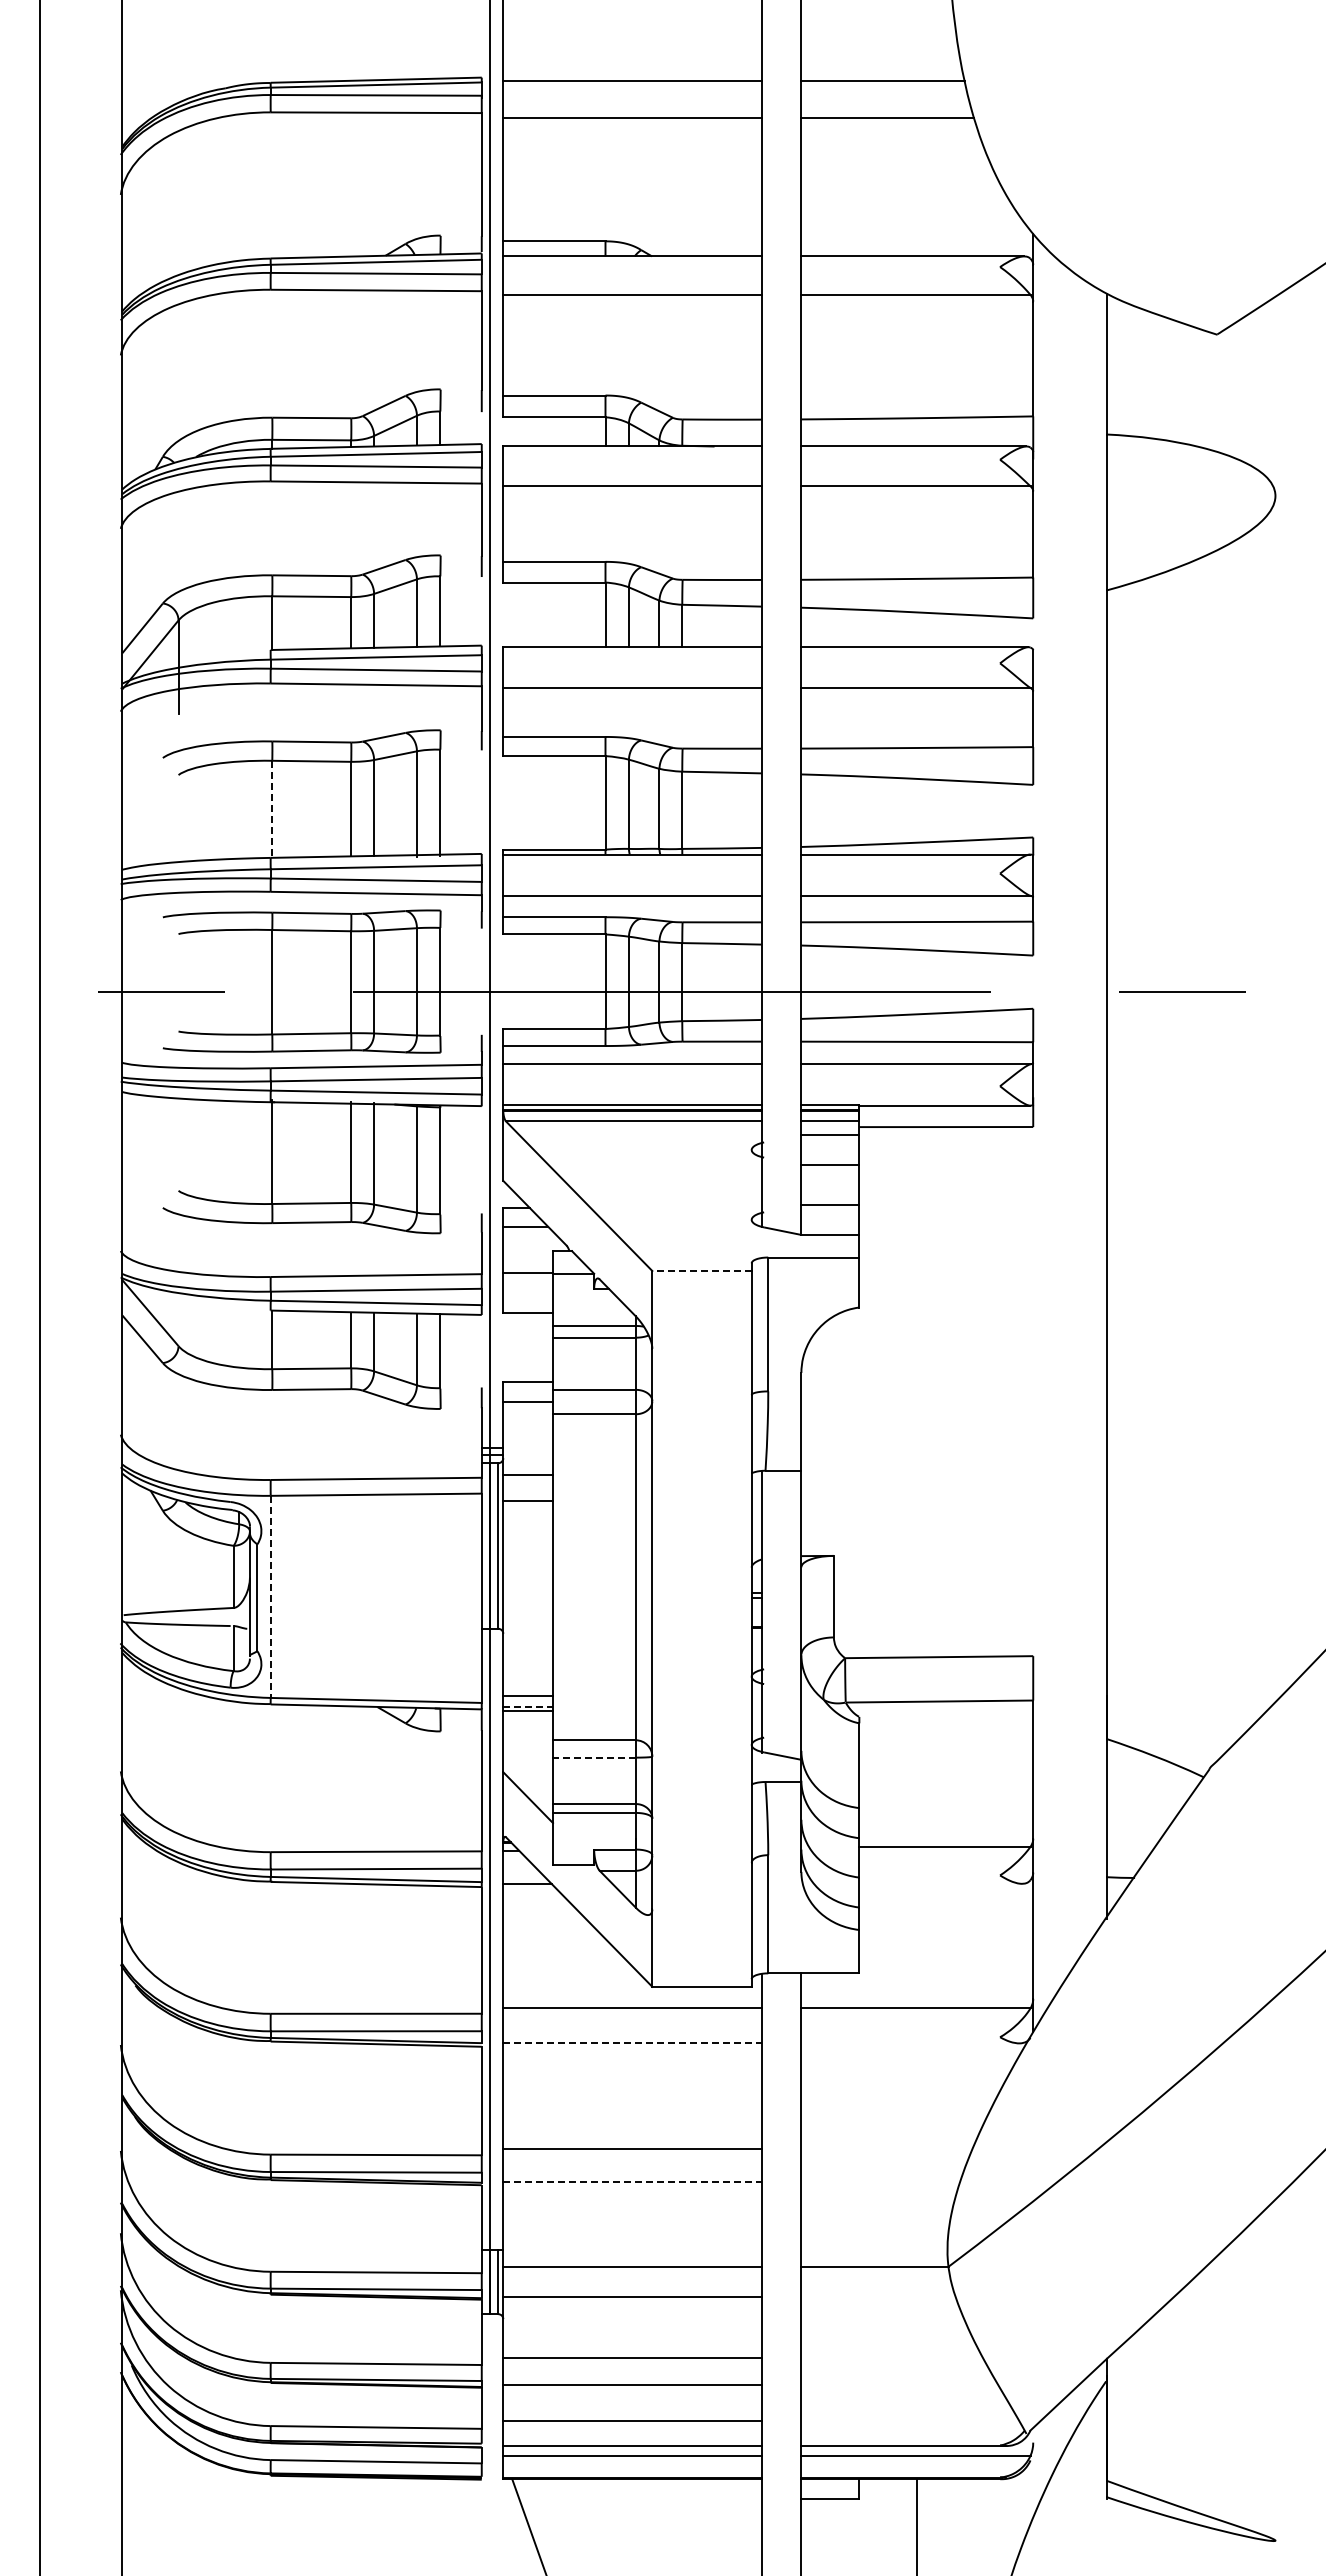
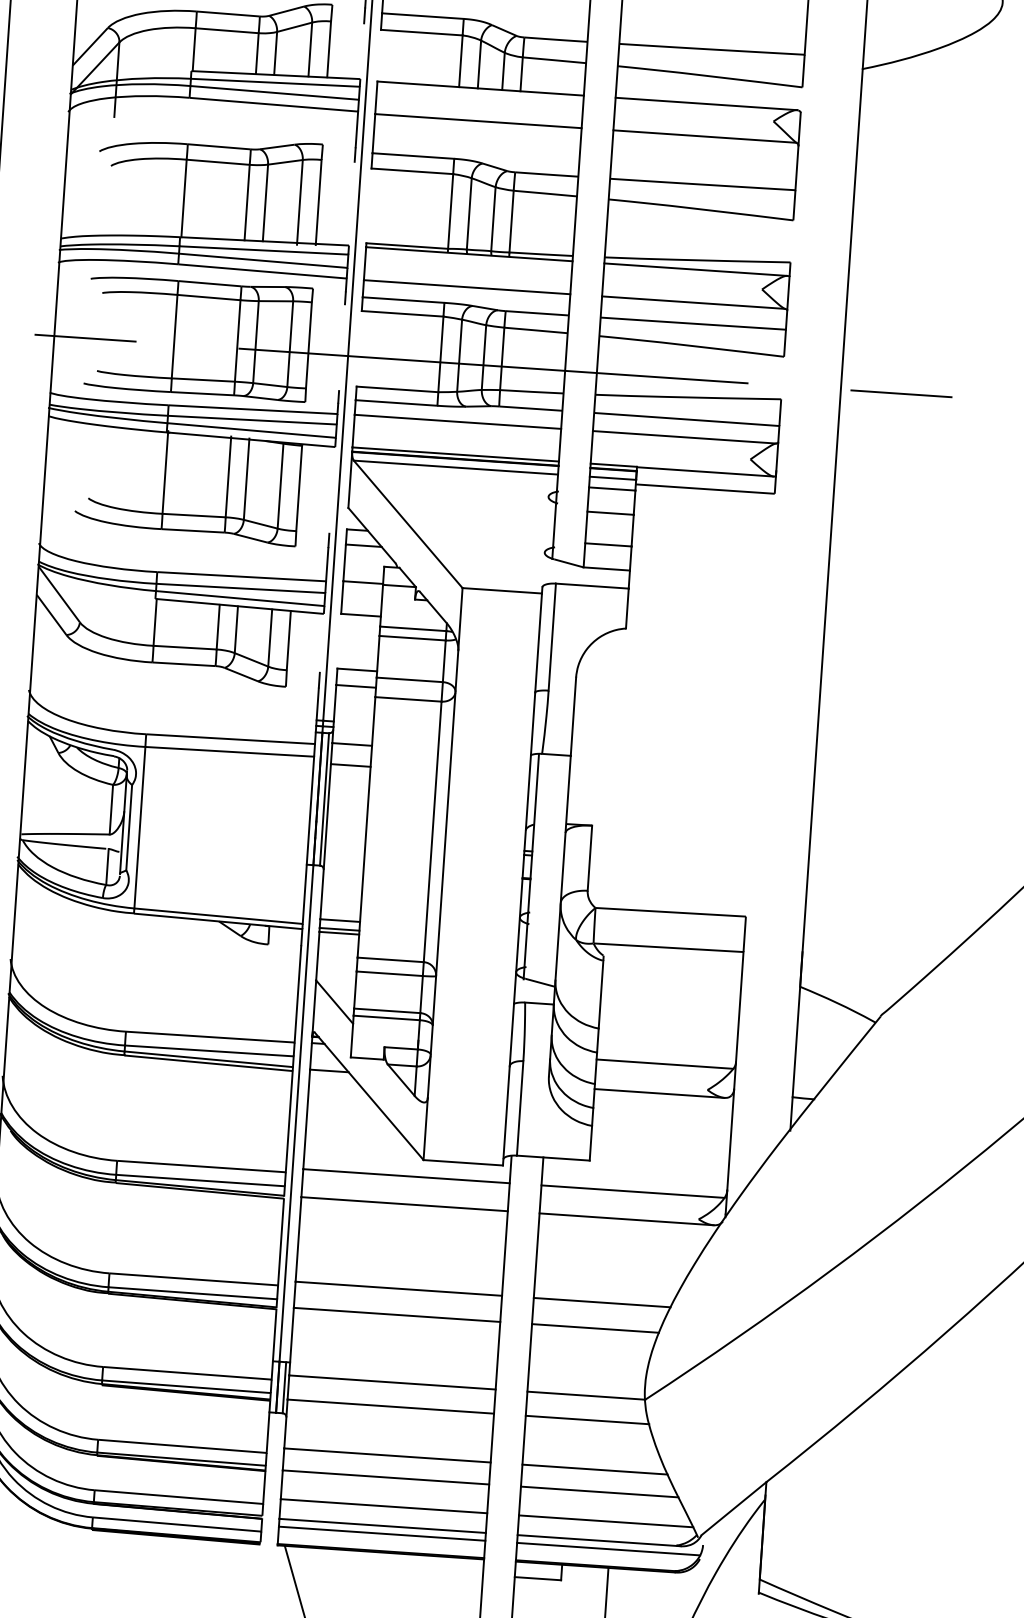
line: (272, 809) -> (184, 198), dashed -> solid
line: (702, 1271) -> (502, 591), dashed -> solid
line: (270, 1597) -> (139, 828), dashed -> solid
line: (528, 1706) -> (339, 929), dashed -> solid
line: (593, 1757) -> (389, 973), dashed -> solid
line: (940, 1883) -> (659, 1093), added
line: (632, 2043) -> (404, 1204), dashed -> solid
line: (910, 2043) -> (626, 1219), added
line: (886, 2149) -> (601, 1302), added
line: (632, 2181) -> (397, 1314), dashed -> solid
line: (880, 2181) -> (595, 1328), added
line: (878, 2296) -> (587, 1419), added
line: (891, 2357) -> (594, 1469), added
line: (899, 2385) -> (599, 1492), added
line: (910, 2421) -> (606, 1521), added

